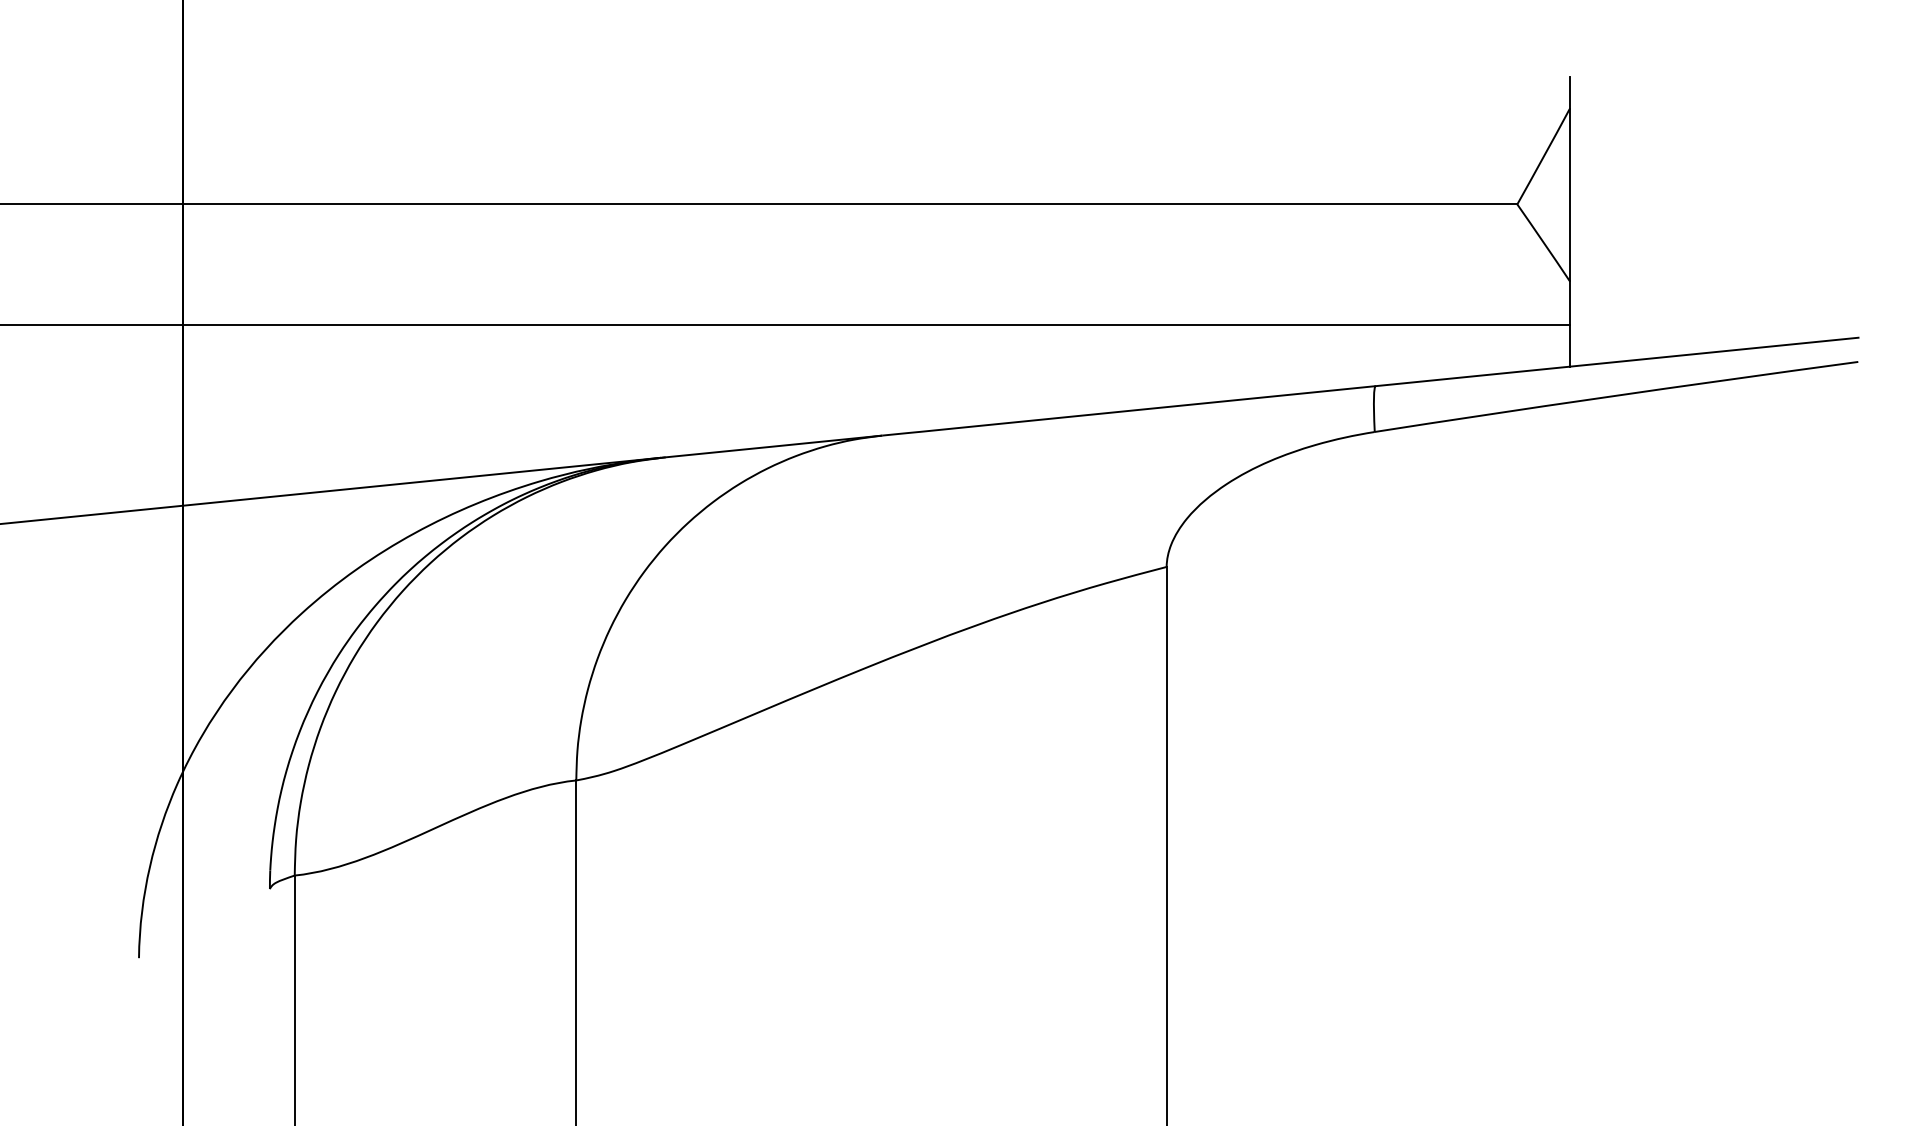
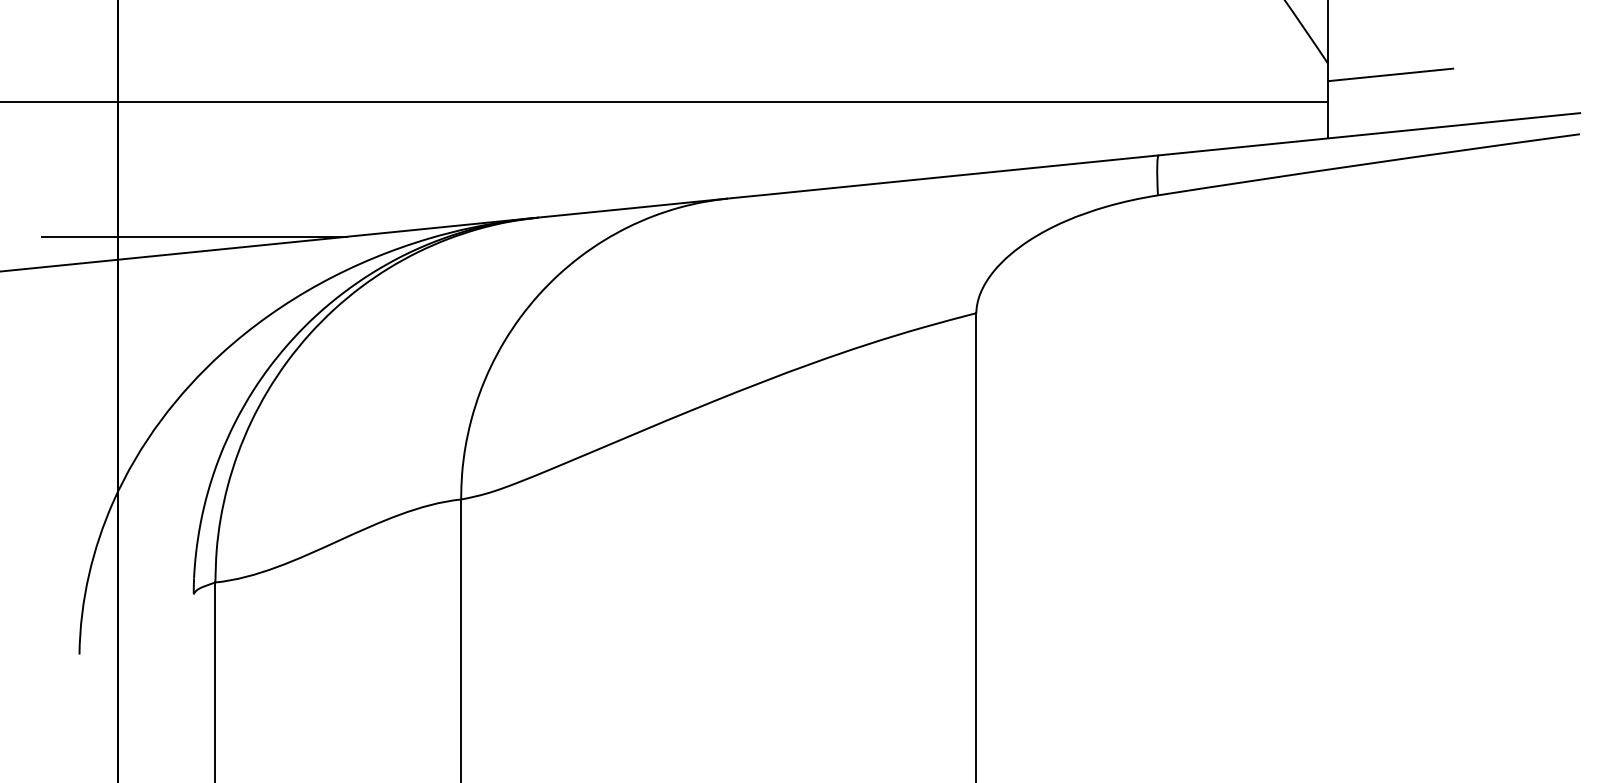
line: (1641, 293) -> (1390, 74), added
line: (270, 479) -> (194, 236), added

